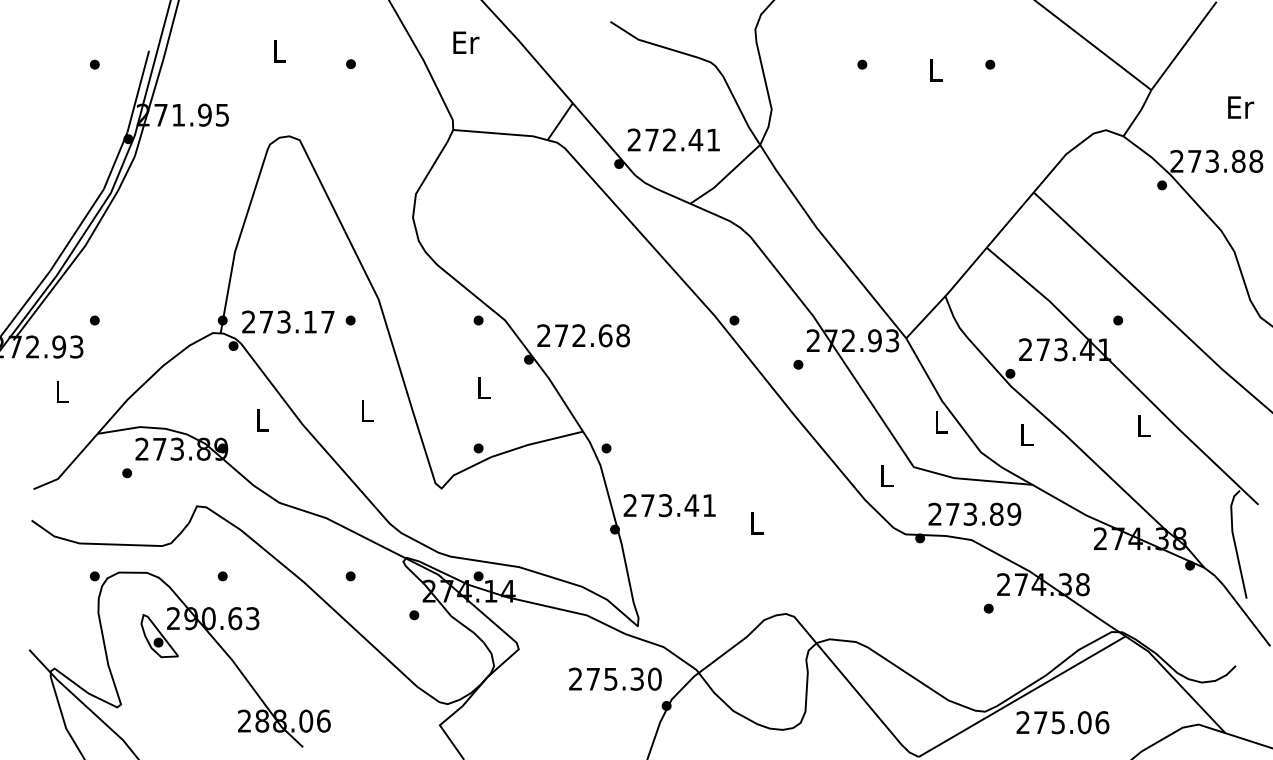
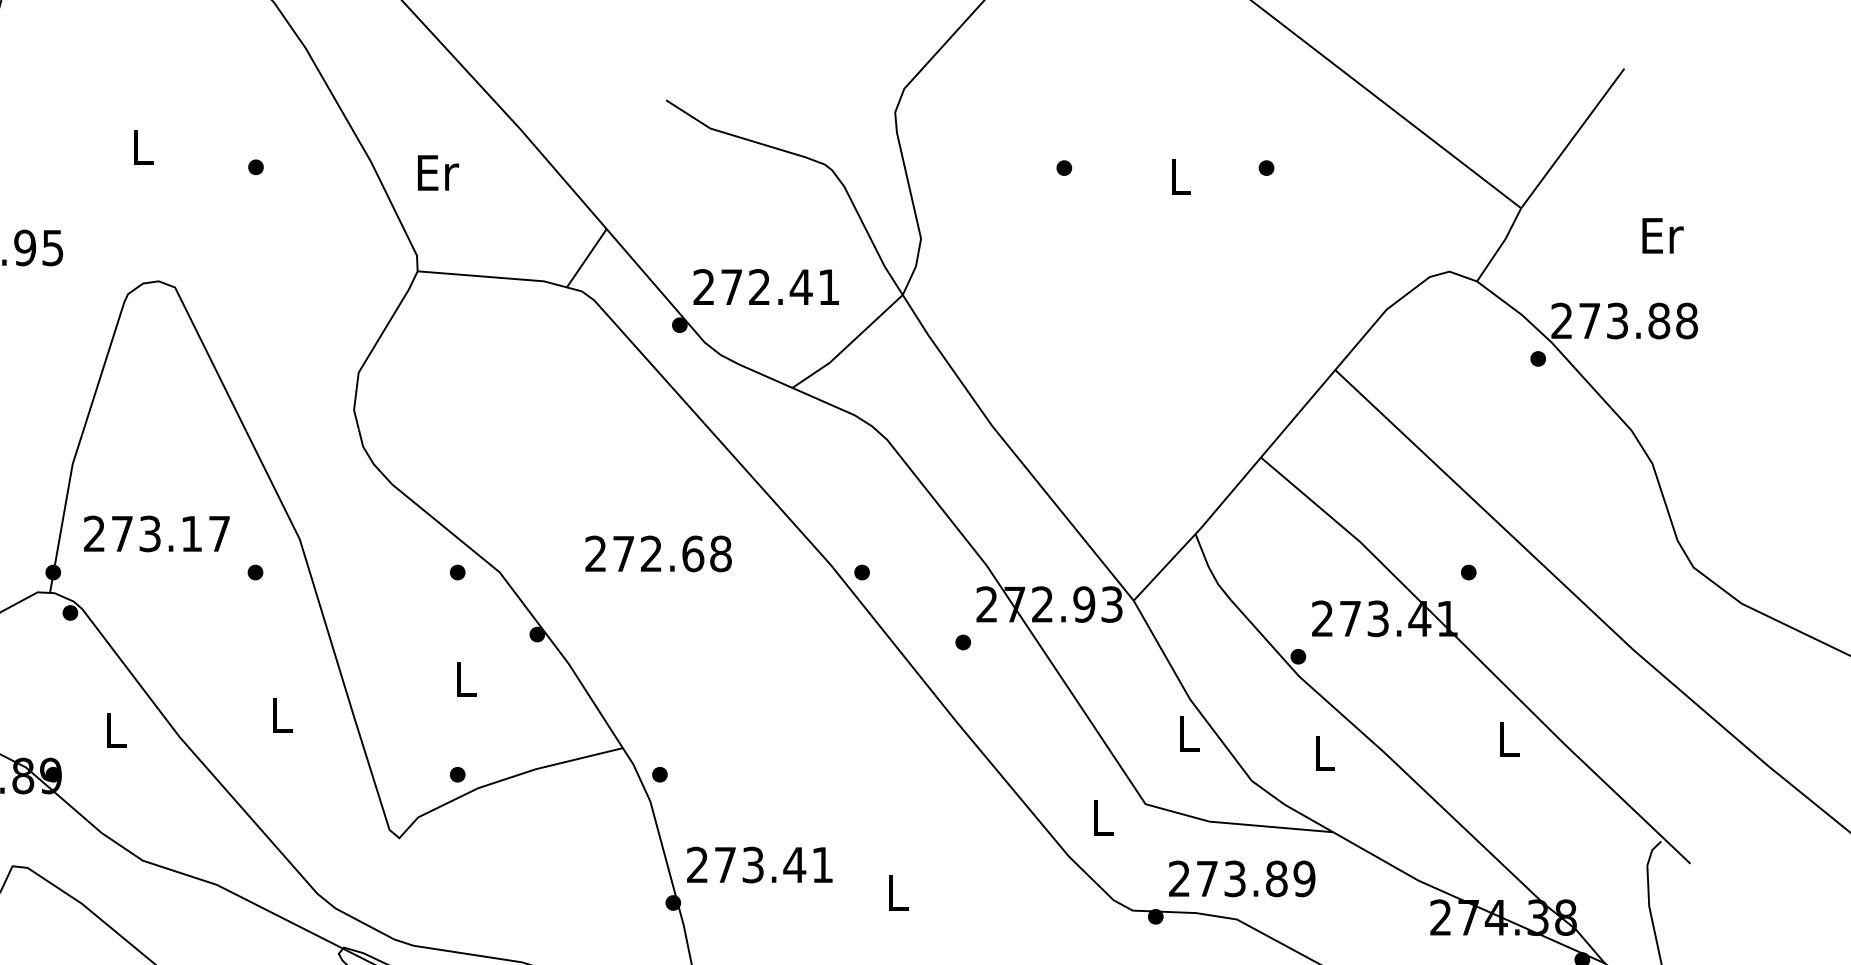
text: (466, 42) -> (438, 172), moved
text: (288, 321) -> (157, 532), moved
text: (583, 335) -> (658, 553), moved

